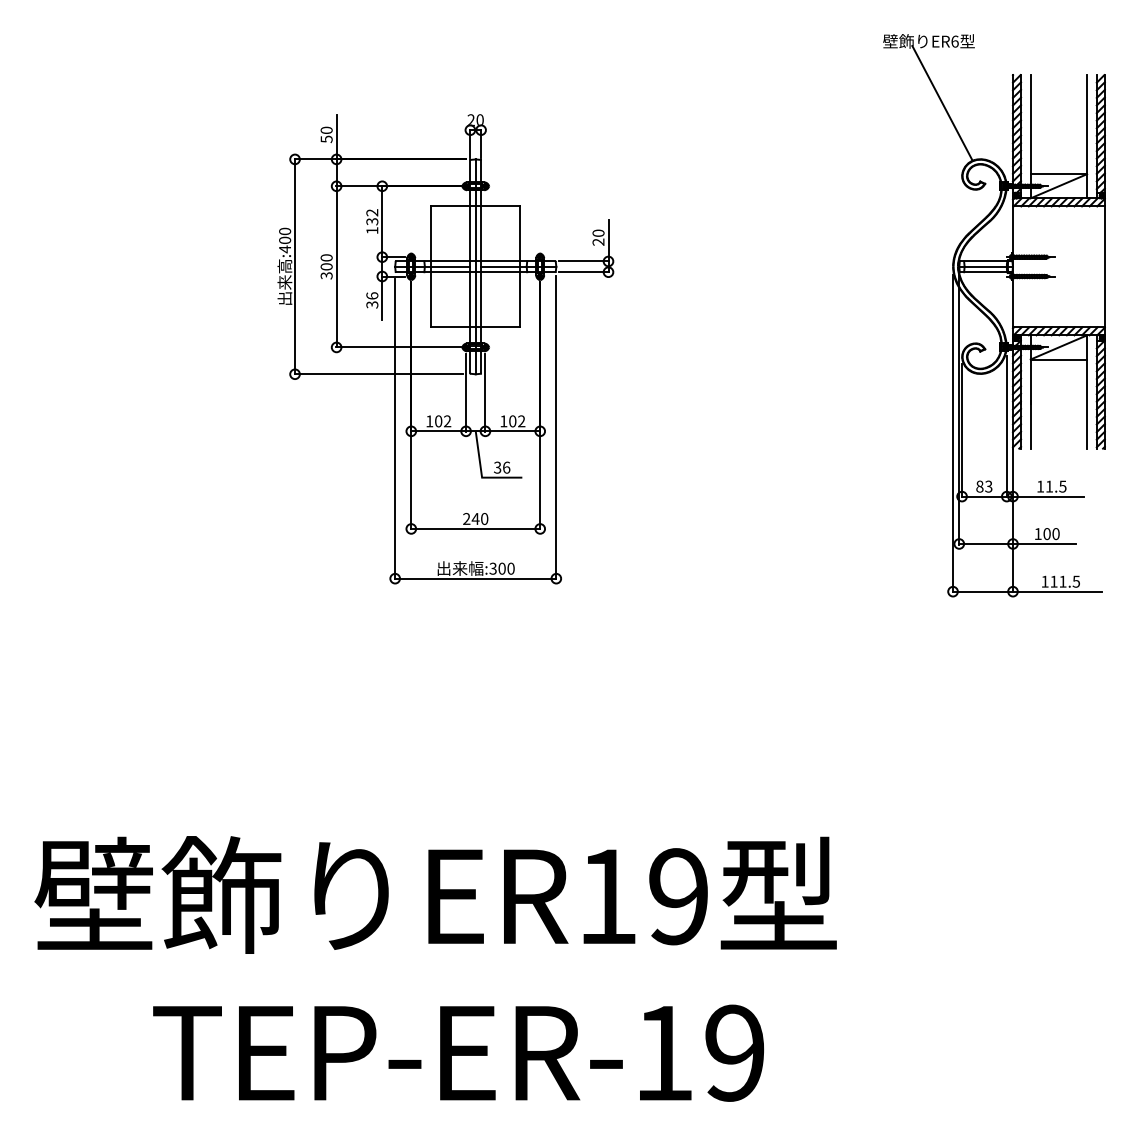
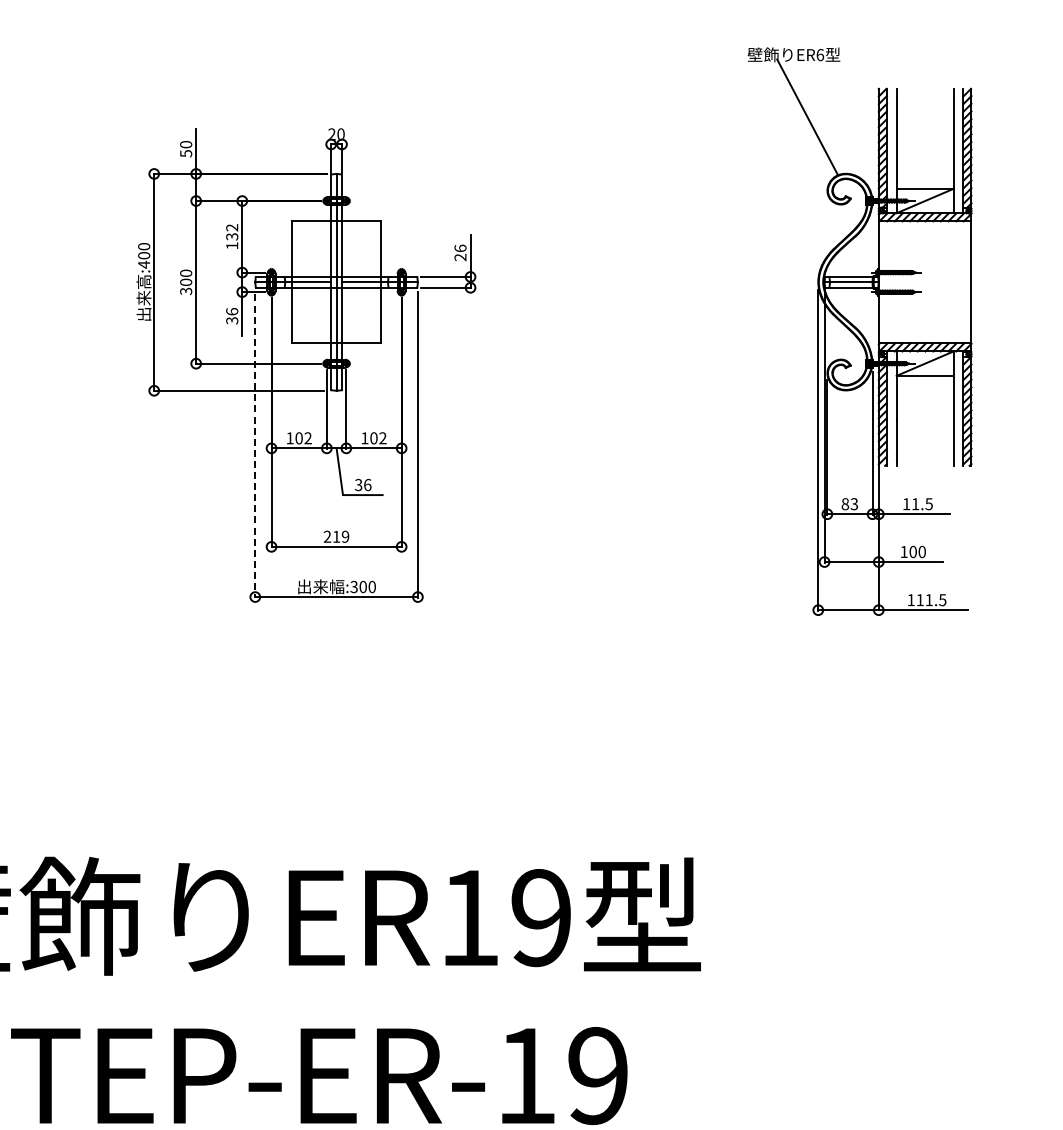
text: (598, 232) -> (460, 247), 20 -> 26
line: (395, 429) -> (255, 446), solid -> dashed
text: (479, 518) -> (340, 536), 240 -> 219

